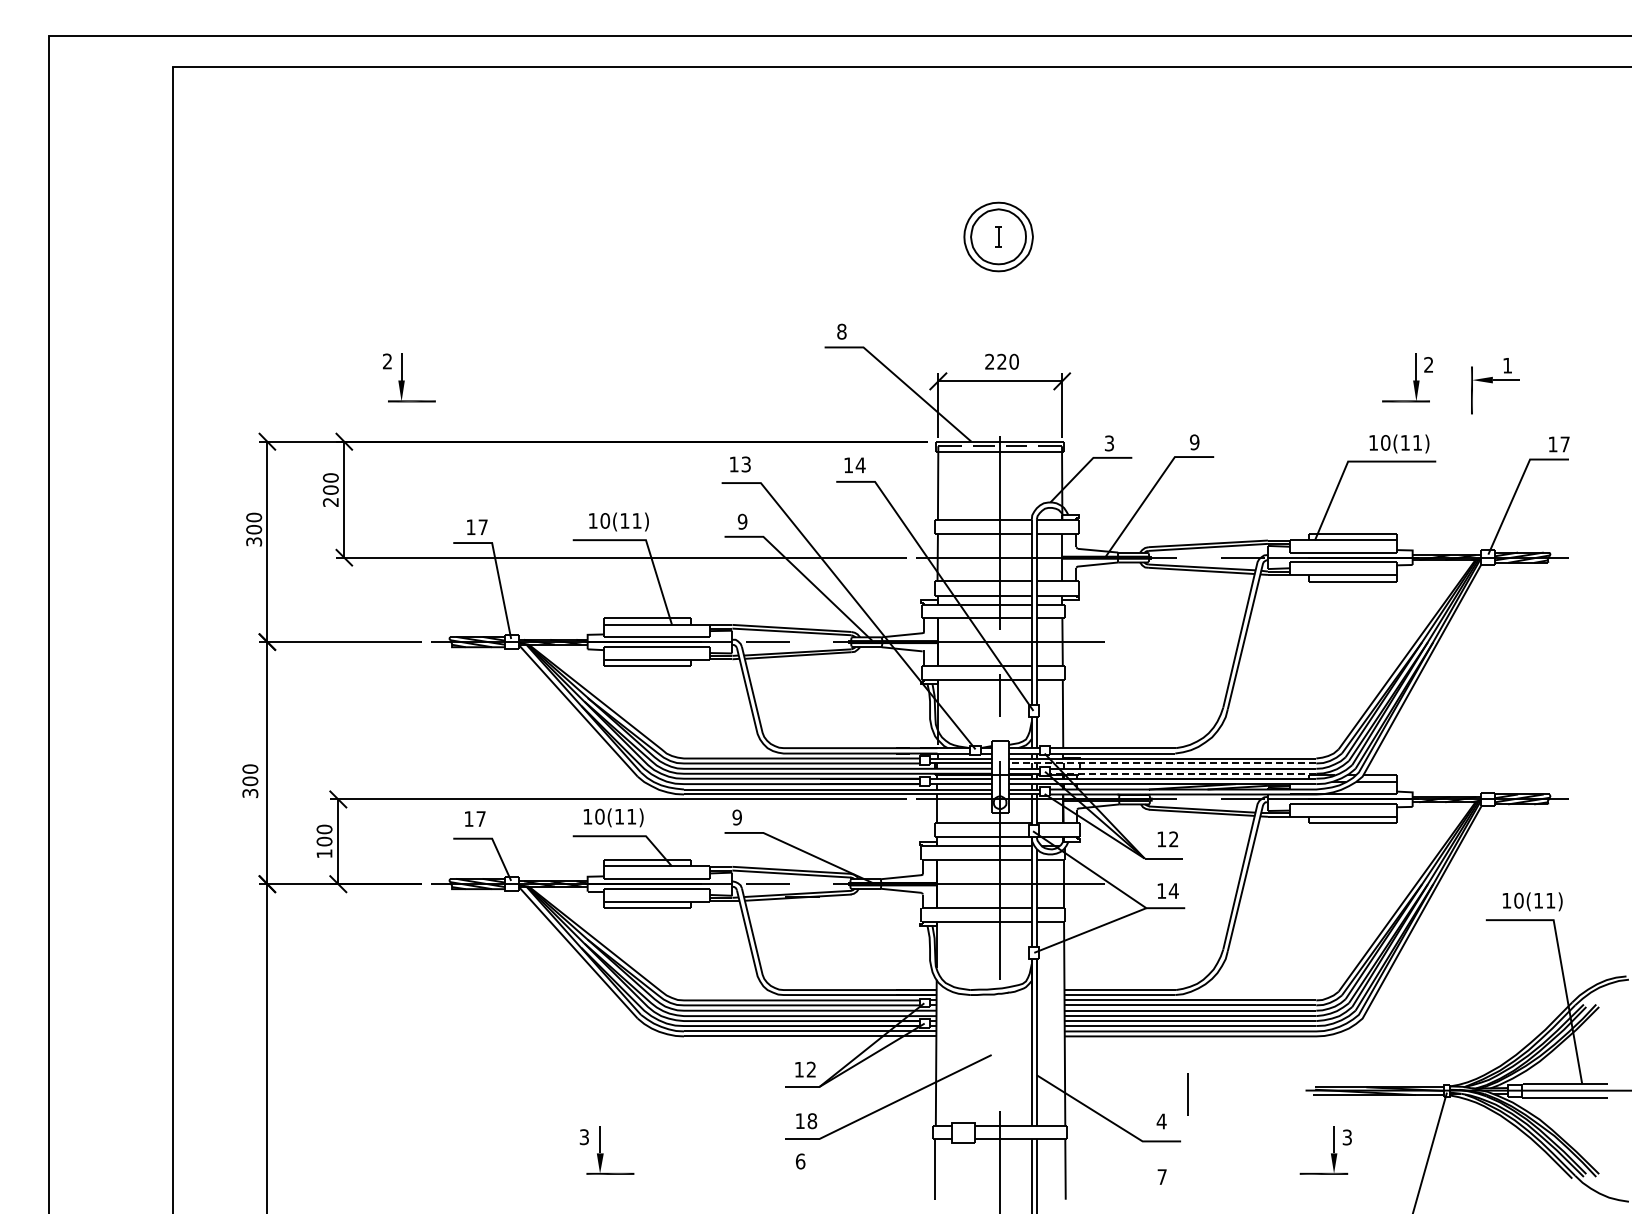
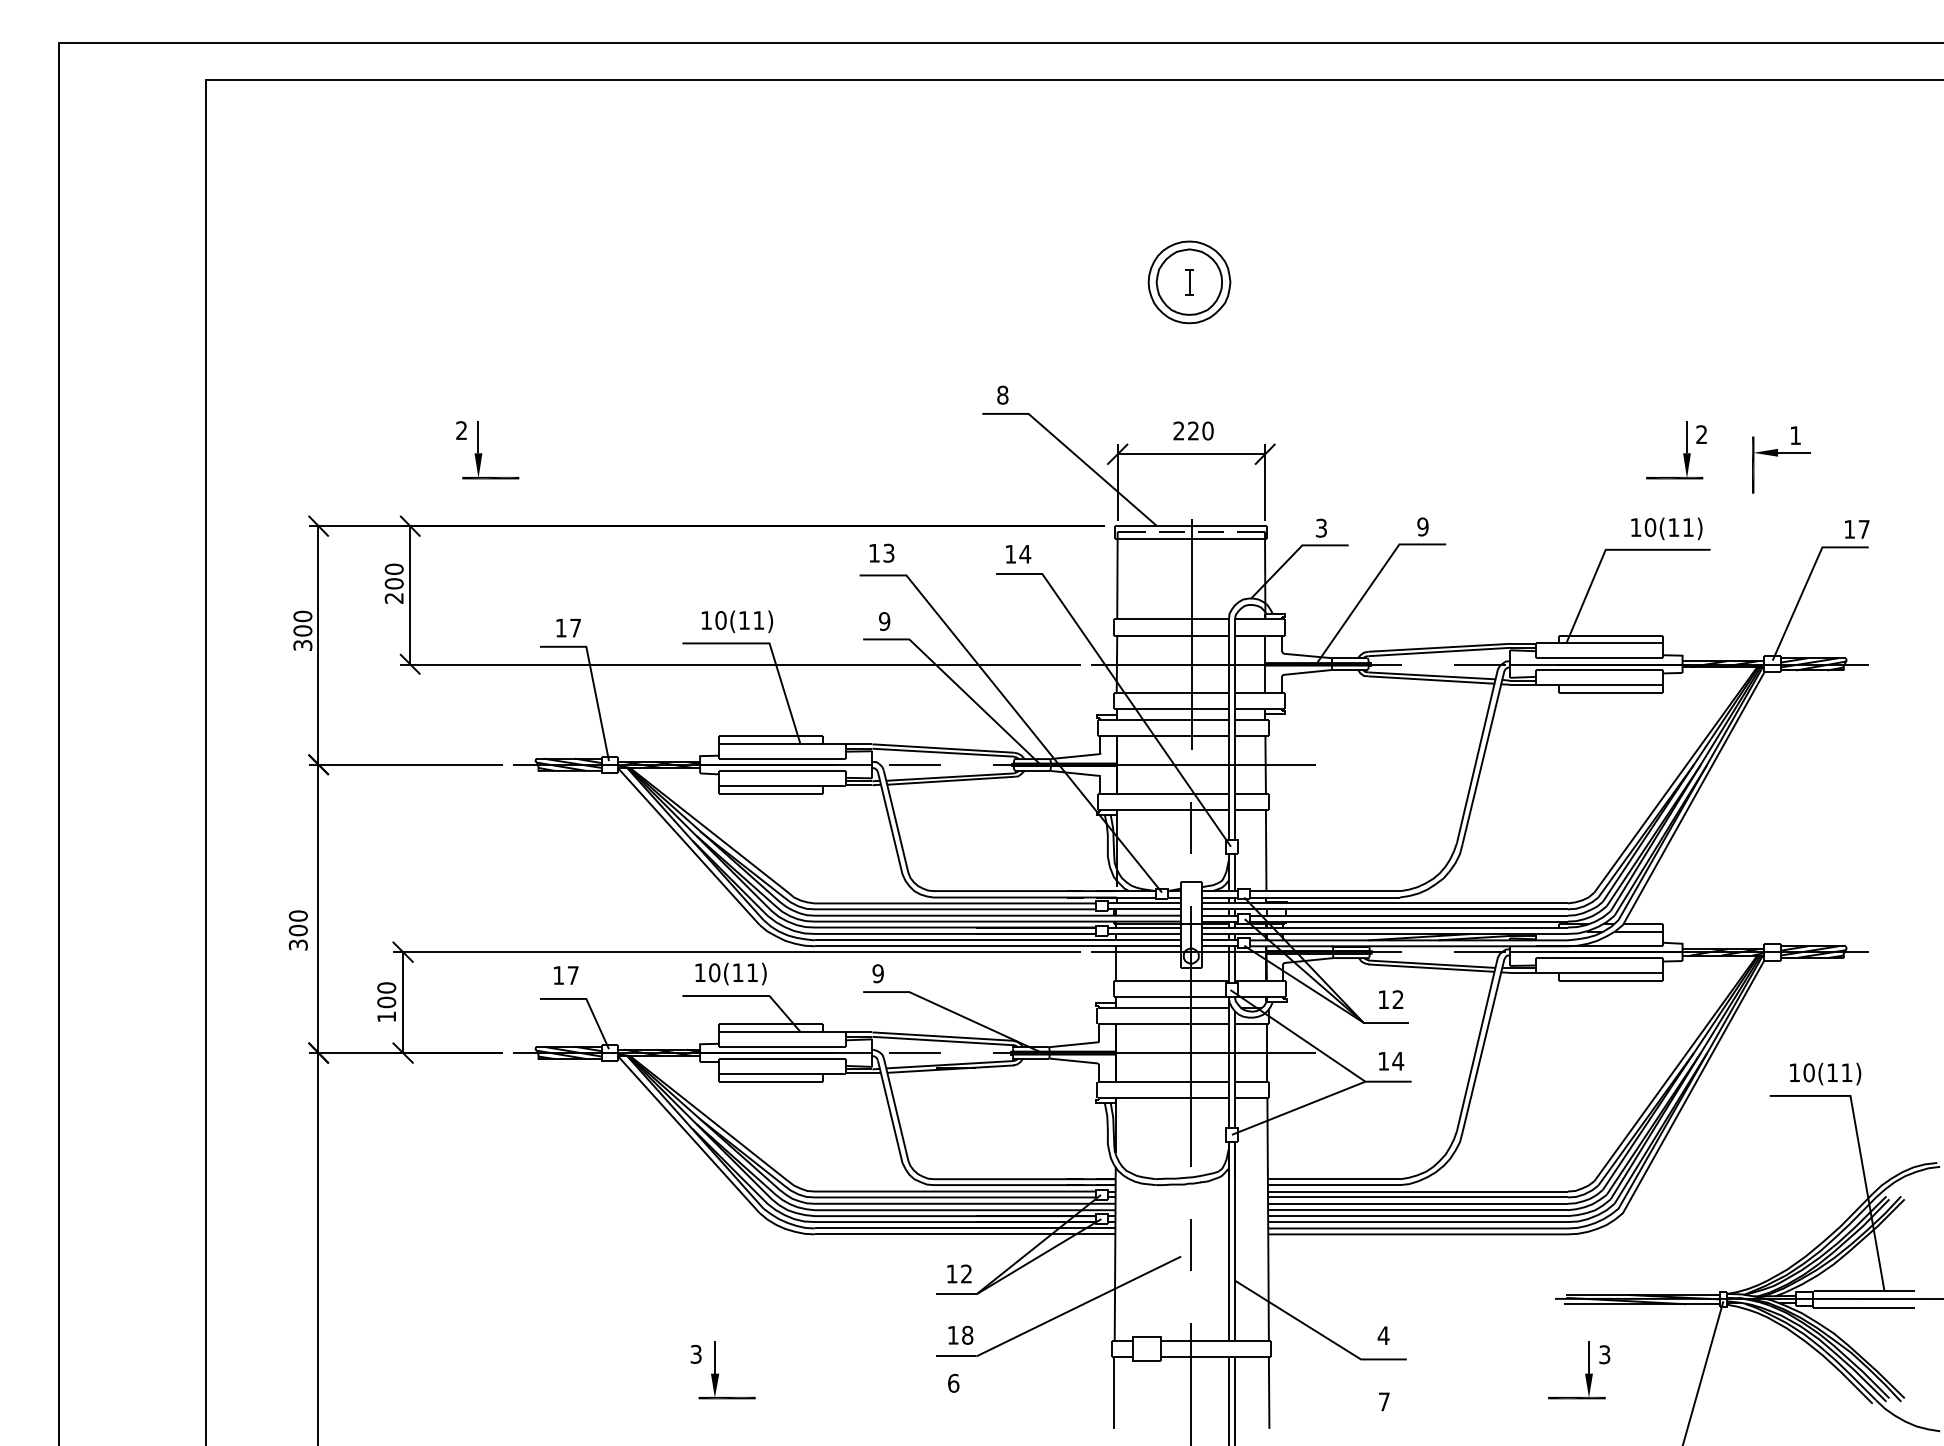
line: (1162, 763) -> (1384, 909), dashed -> solid
line: (1182, 773) -> (1408, 921), dashed -> solid
line: (1187, 1094) -> (1190, 1245), moved

